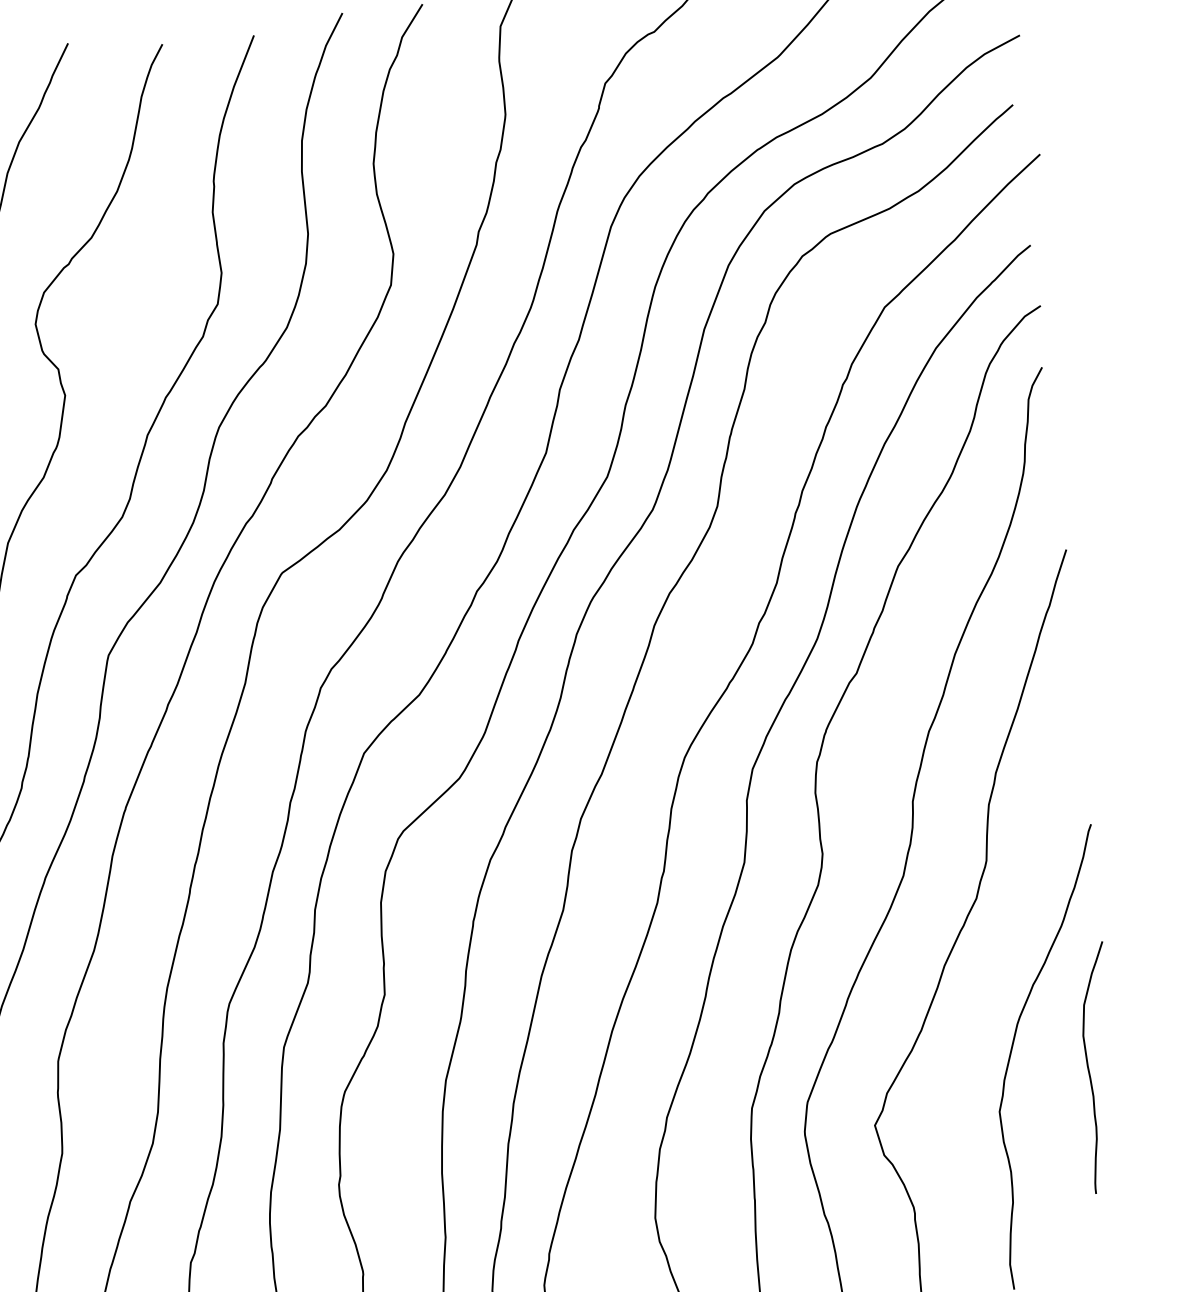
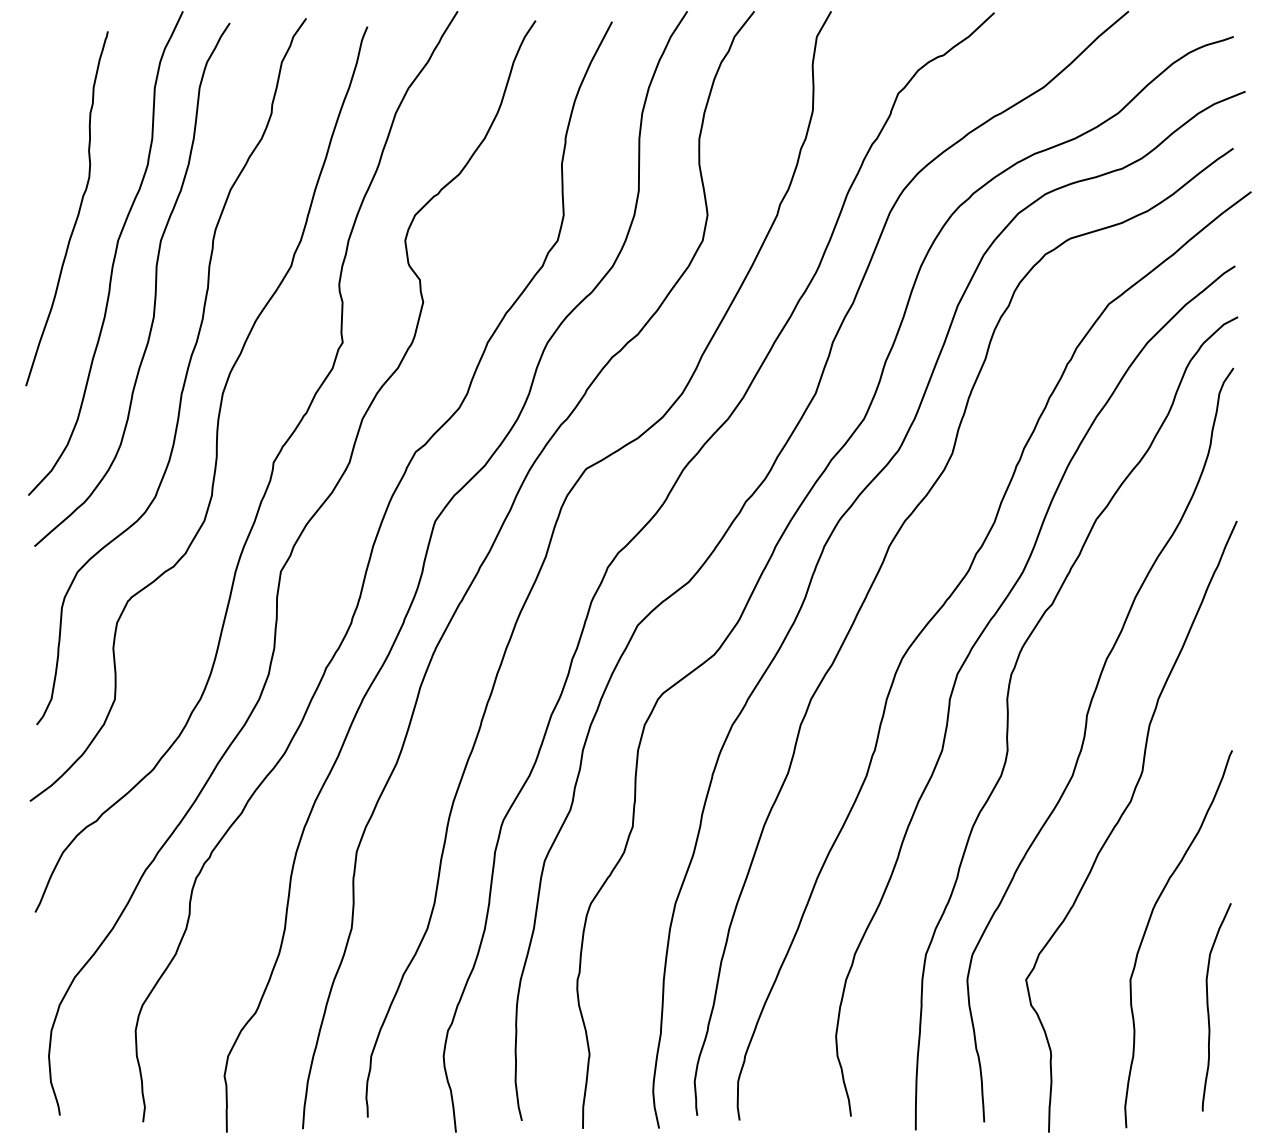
curve: (1089, 1068) -> (1208, 1007), moved

